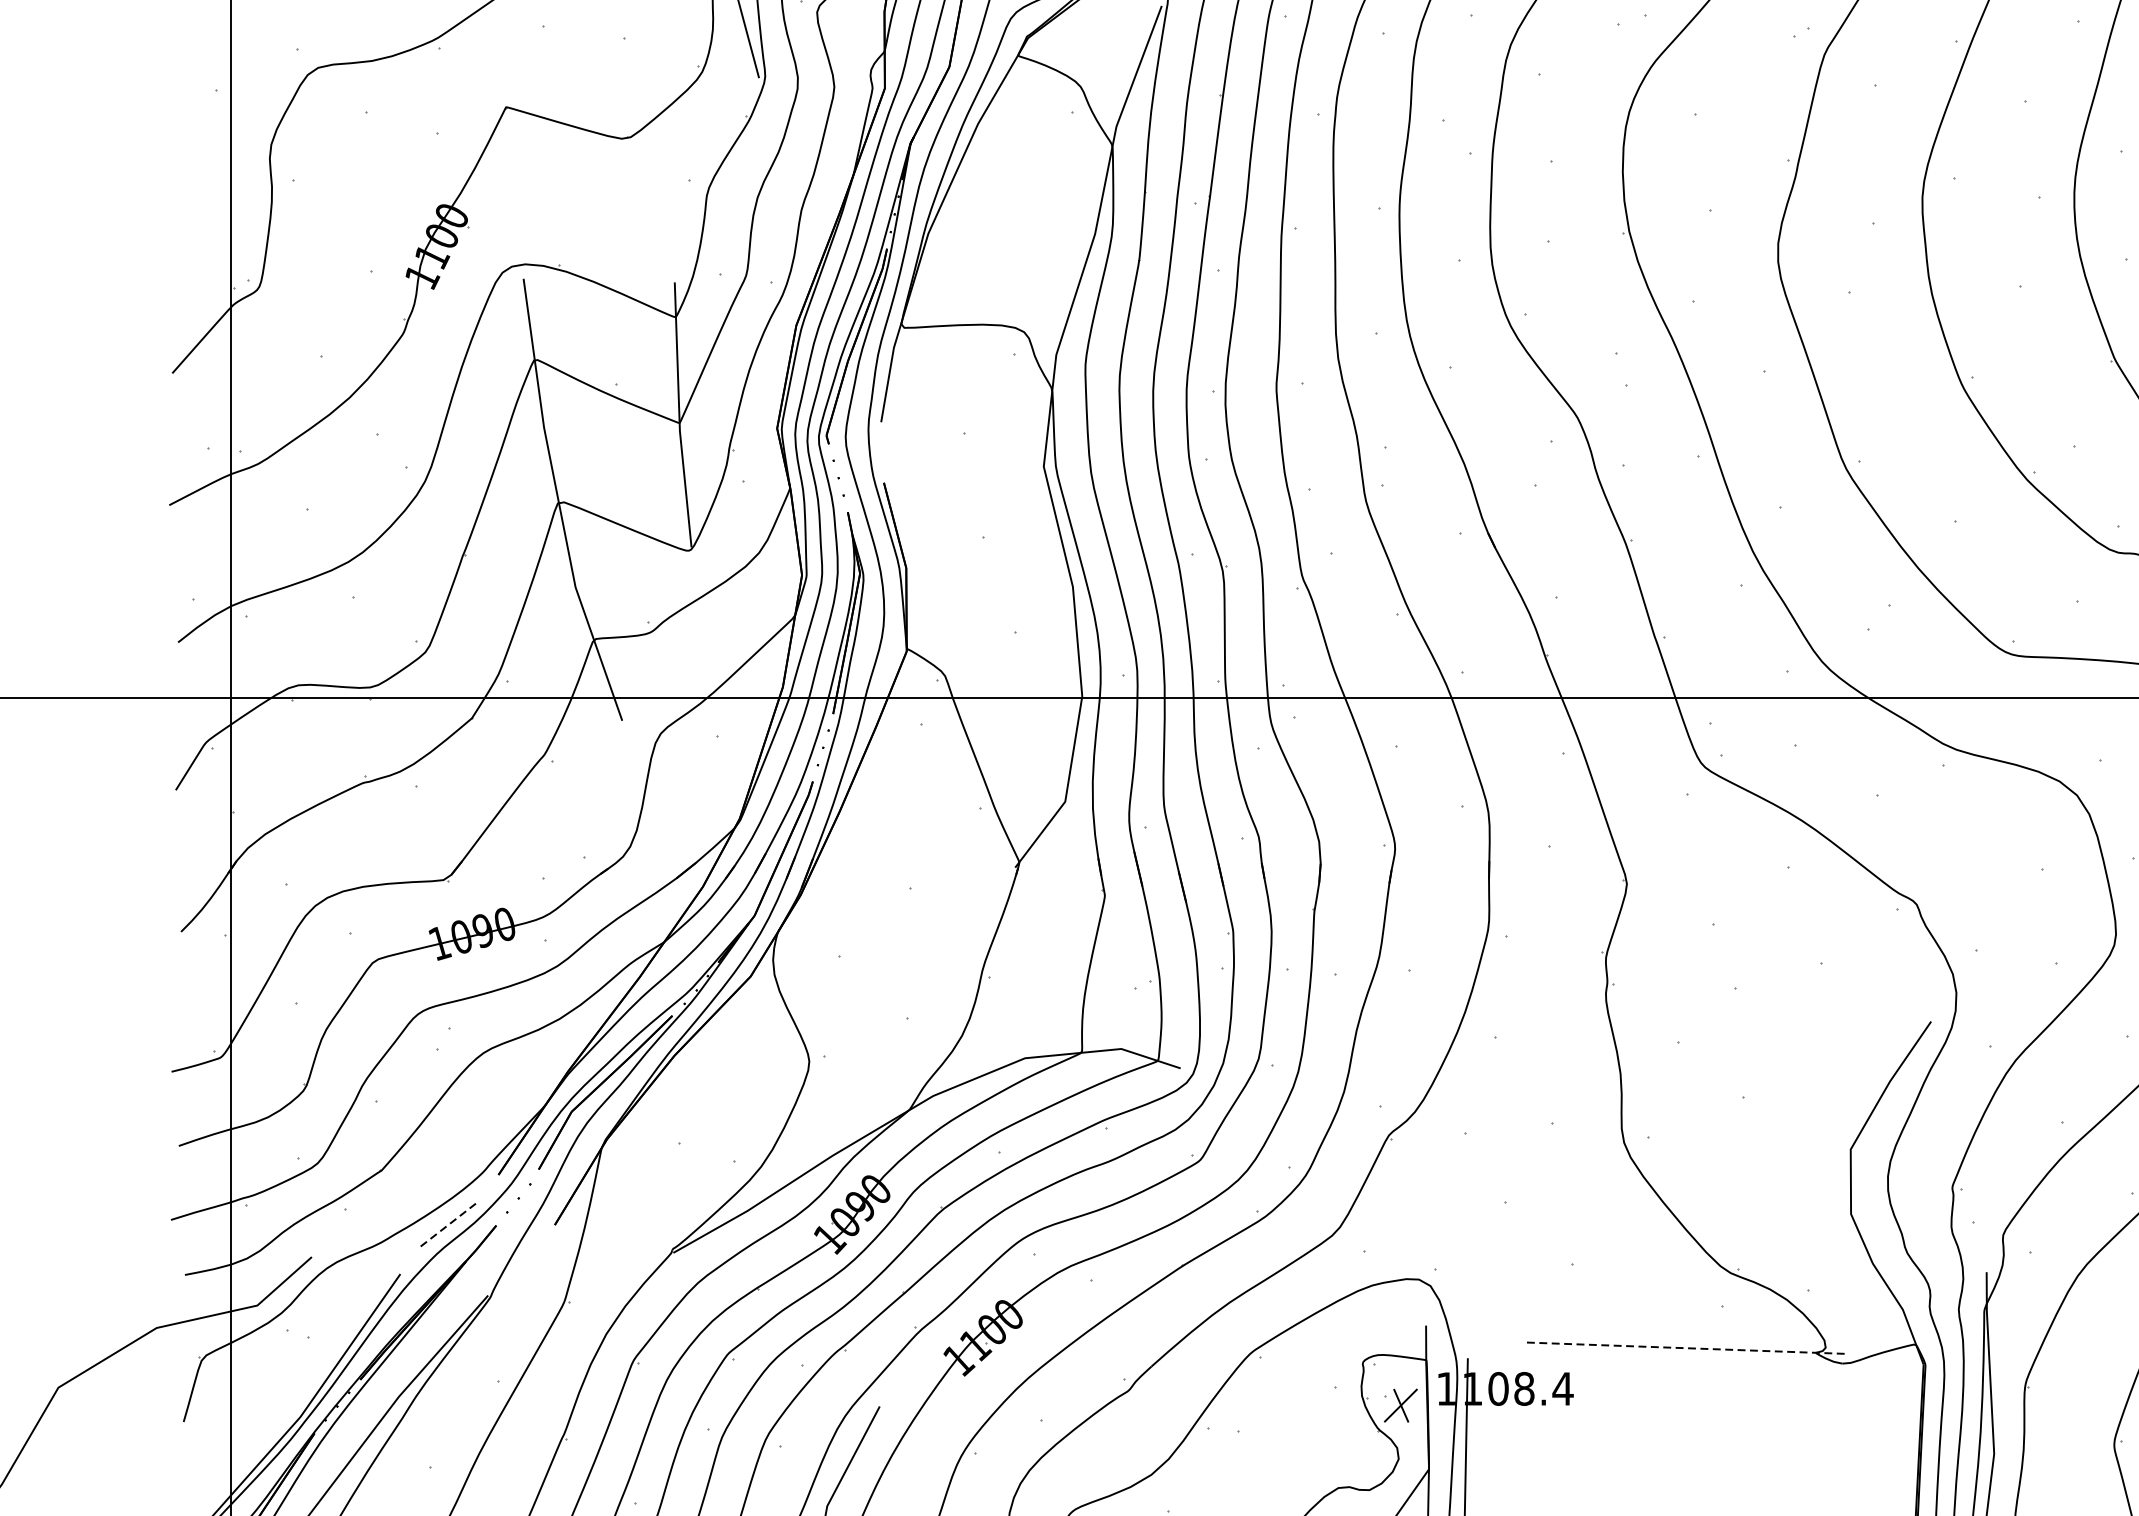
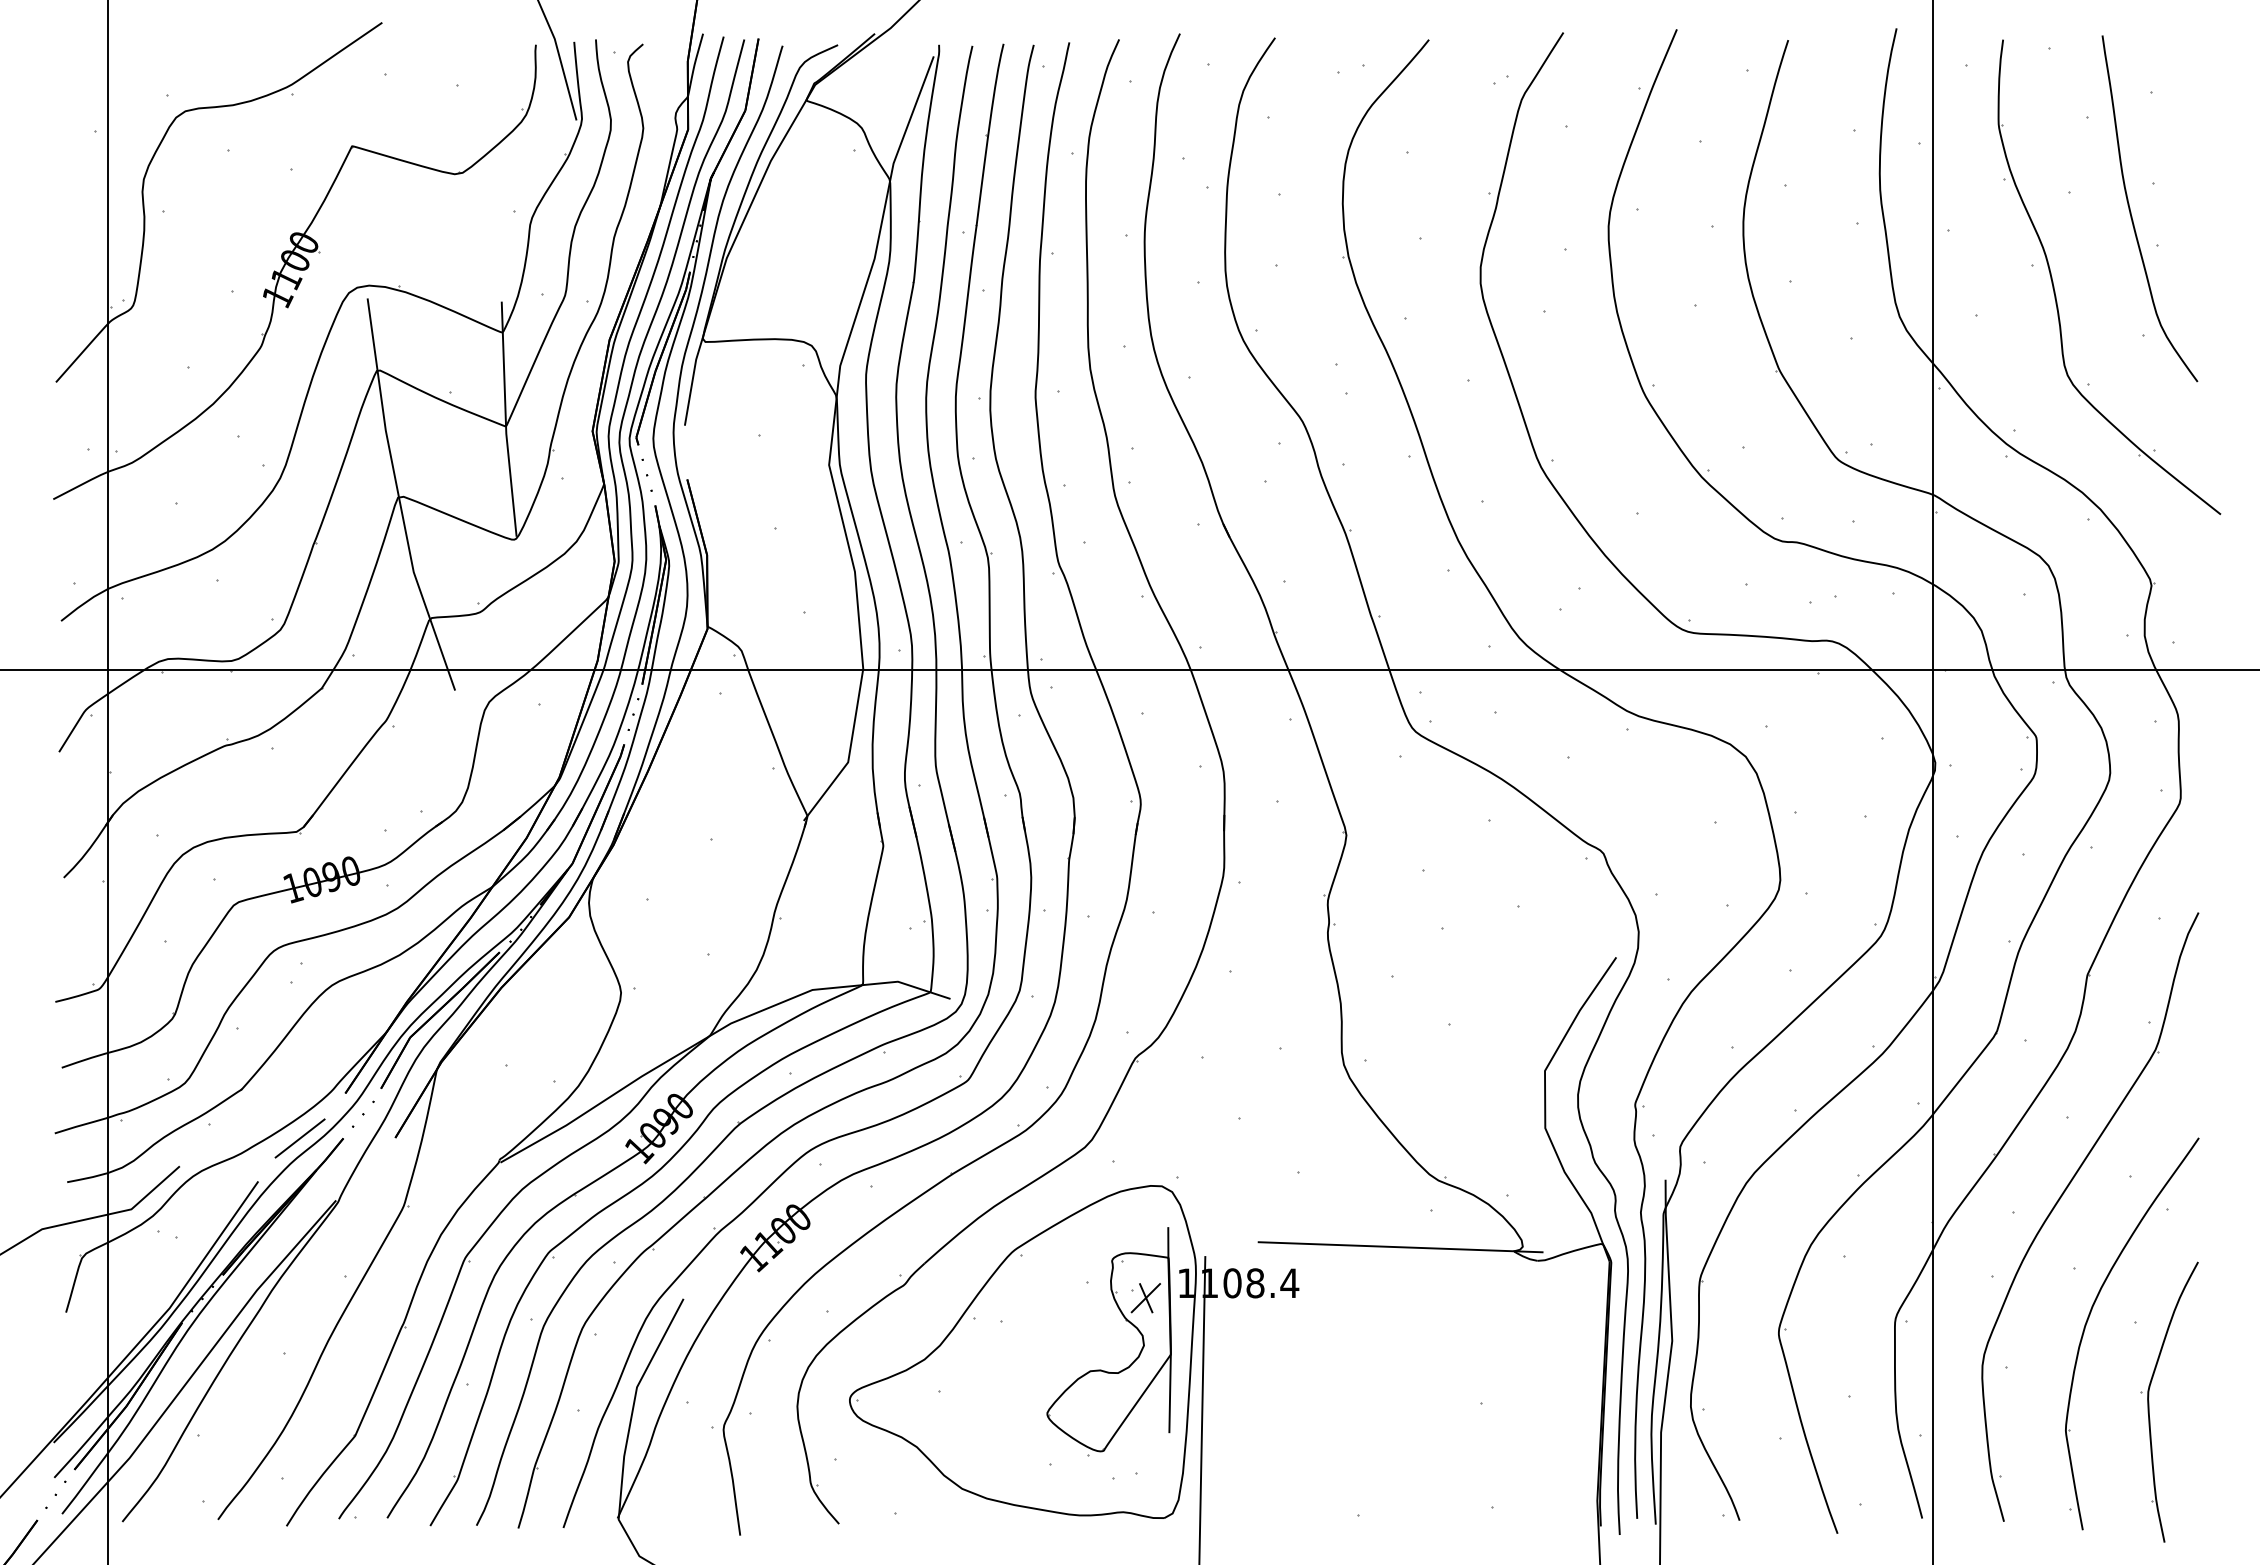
line: (447, 1225) -> (300, 1138), dashed -> solid
line: (1687, 1348) -> (1400, 1247), dashed -> solid

